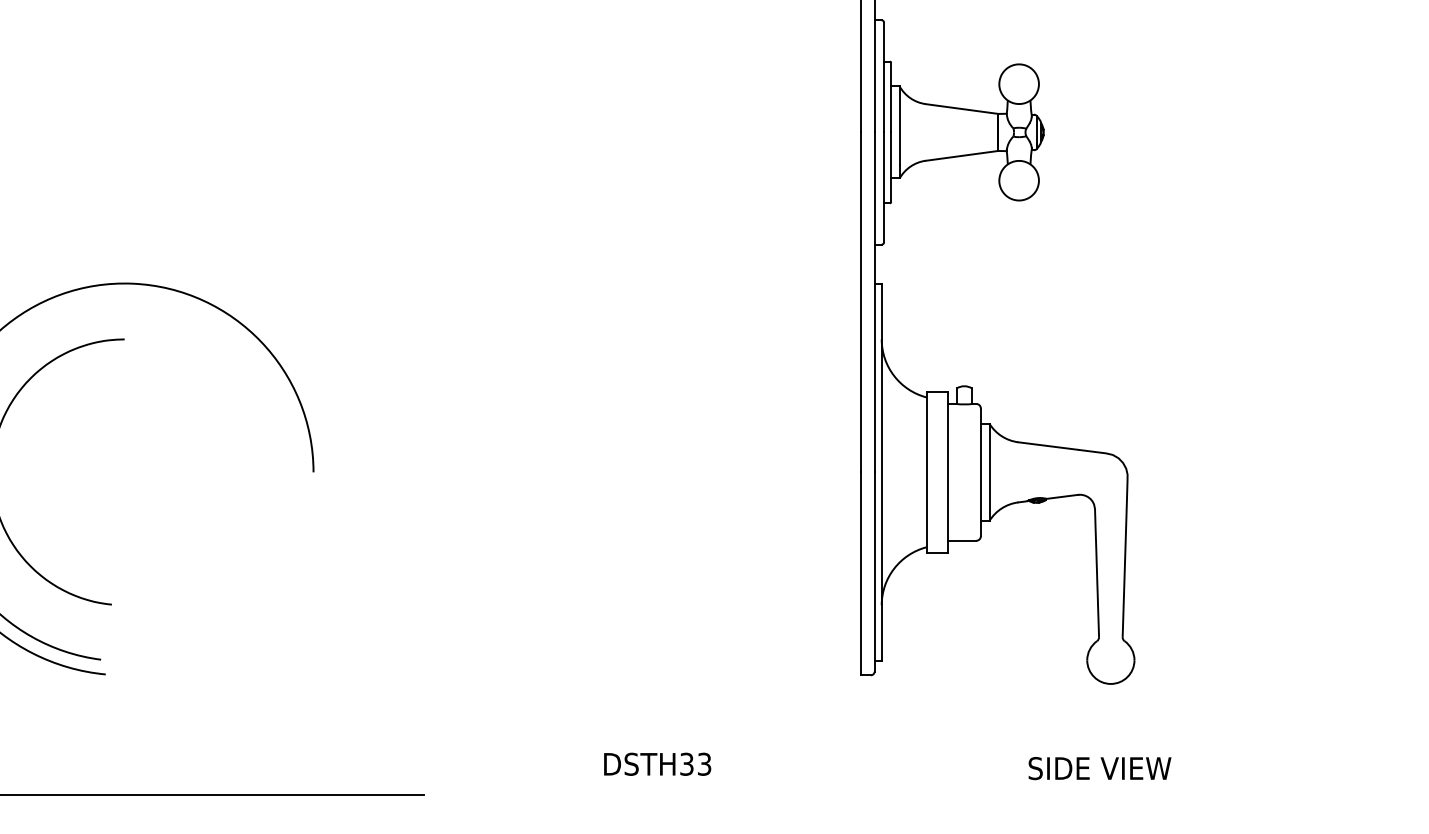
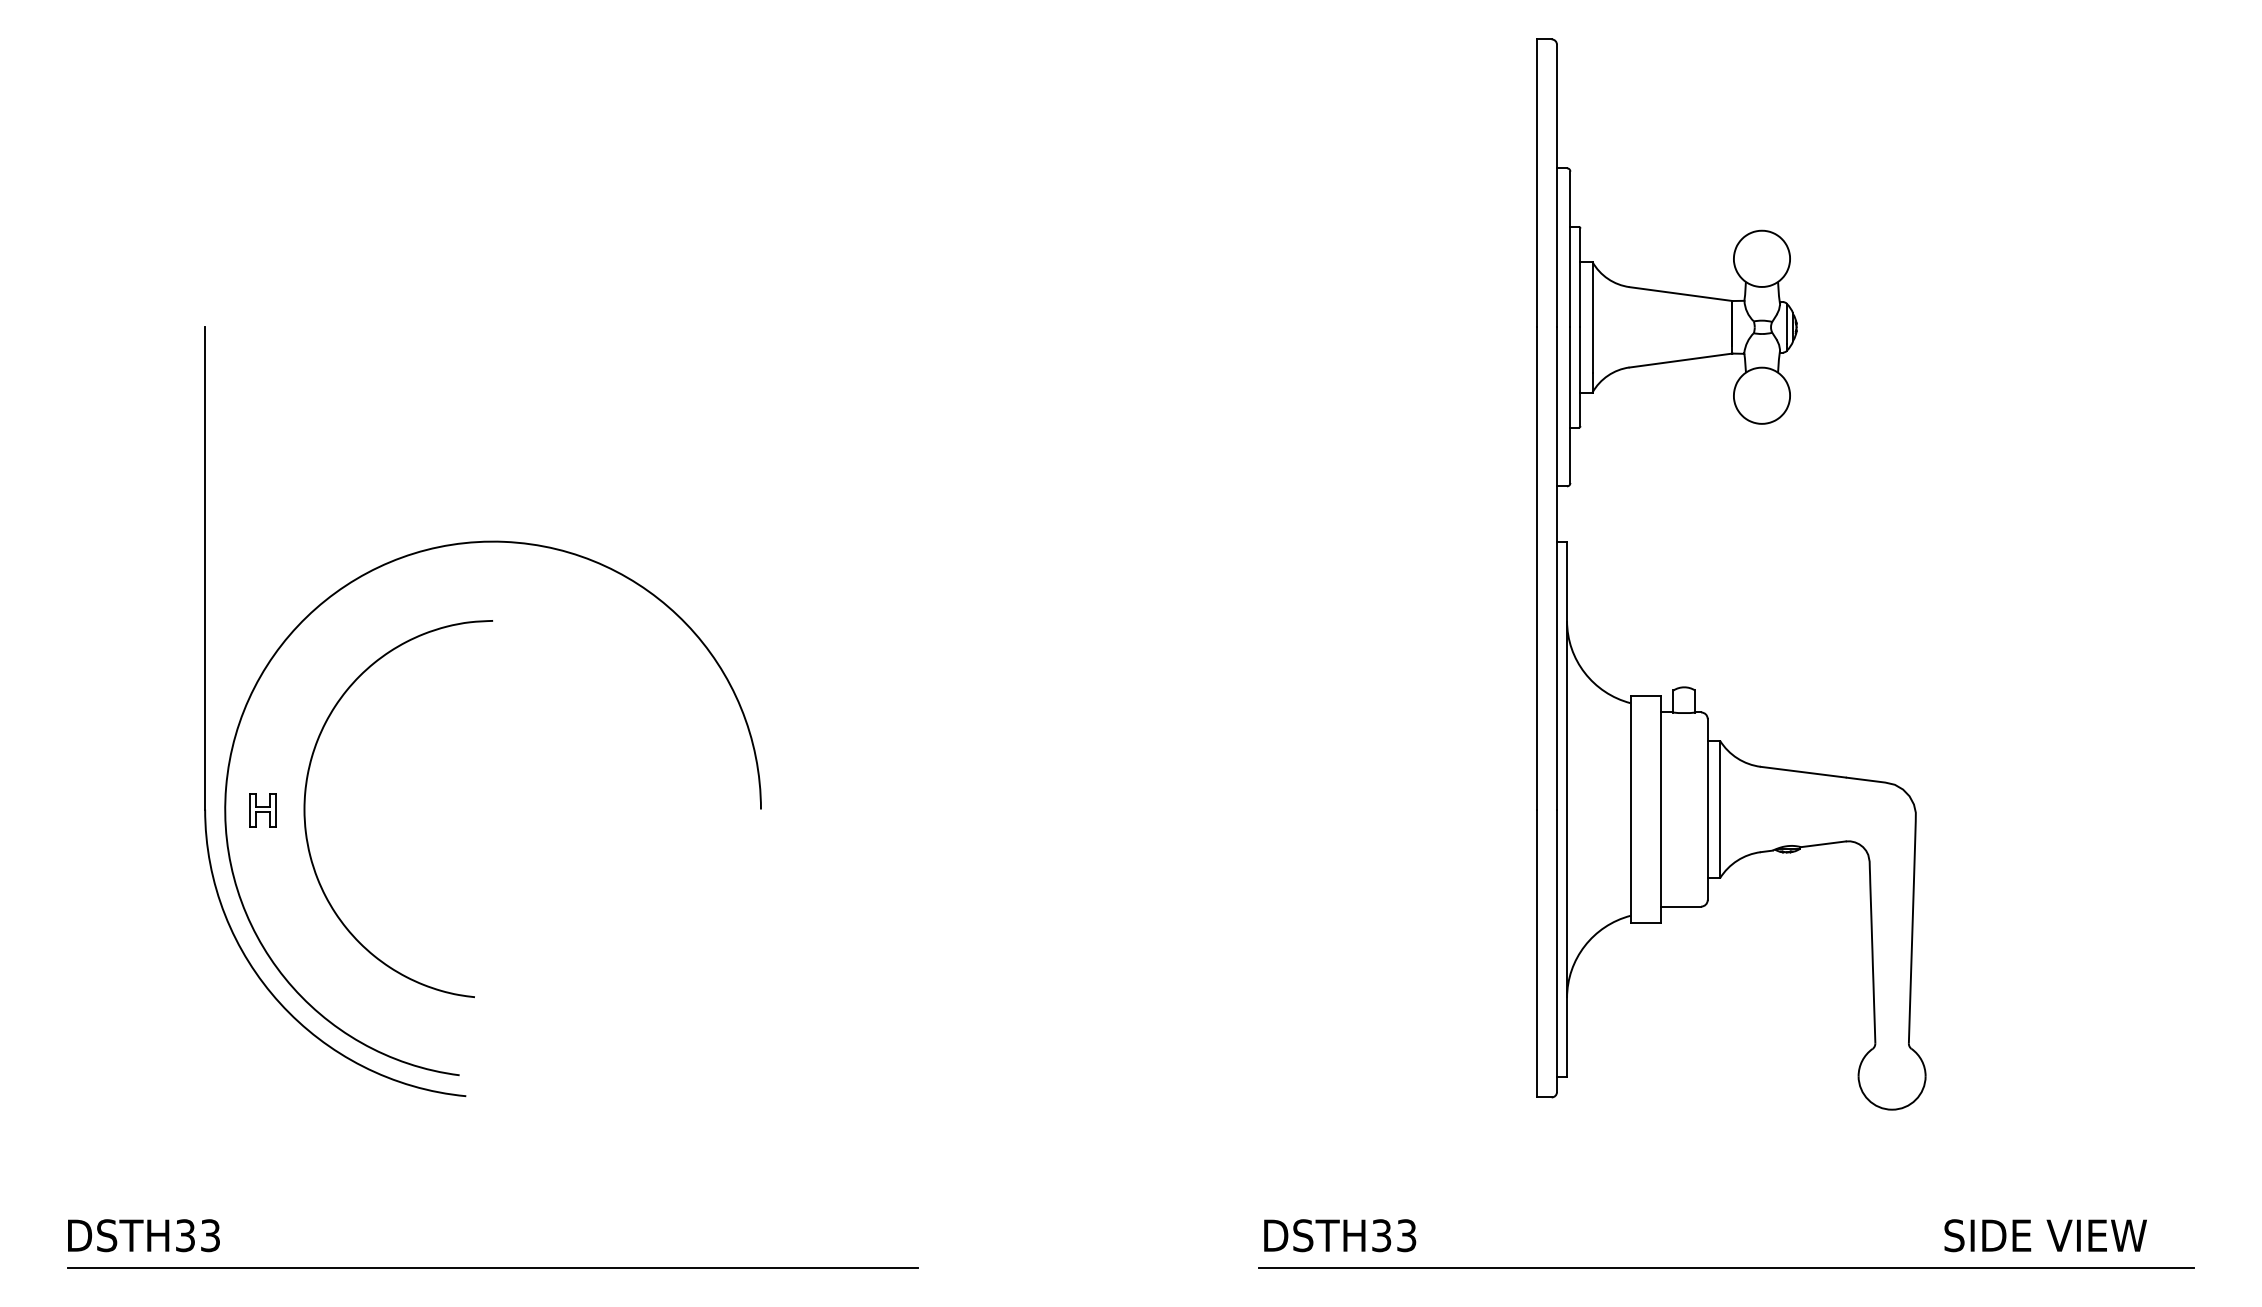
text: (657, 764) -> (1340, 1235), moved
text: (1099, 768) -> (2045, 1235), moved
line: (994, 795) -> (1726, 1267), added

